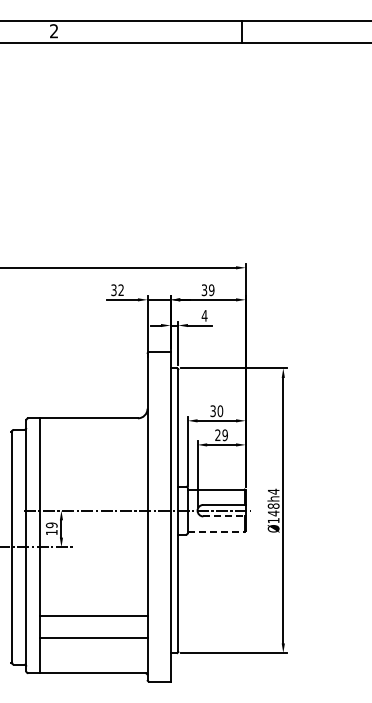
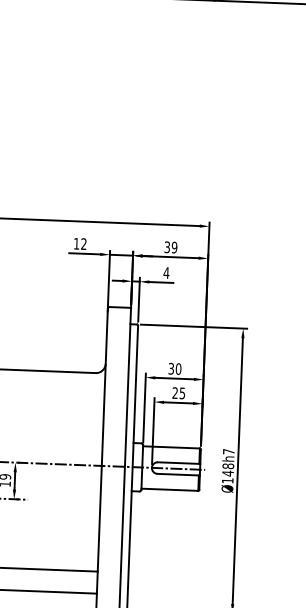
text: (113, 290) -> (76, 244), 32 -> 12
text: (224, 434) -> (181, 392), 29 -> 25
text: (273, 491) -> (228, 451), Ø148h4 -> Ø148h7
line: (224, 516) -> (178, 474), dashed -> solid
line: (216, 531) -> (170, 489), dashed -> solid

